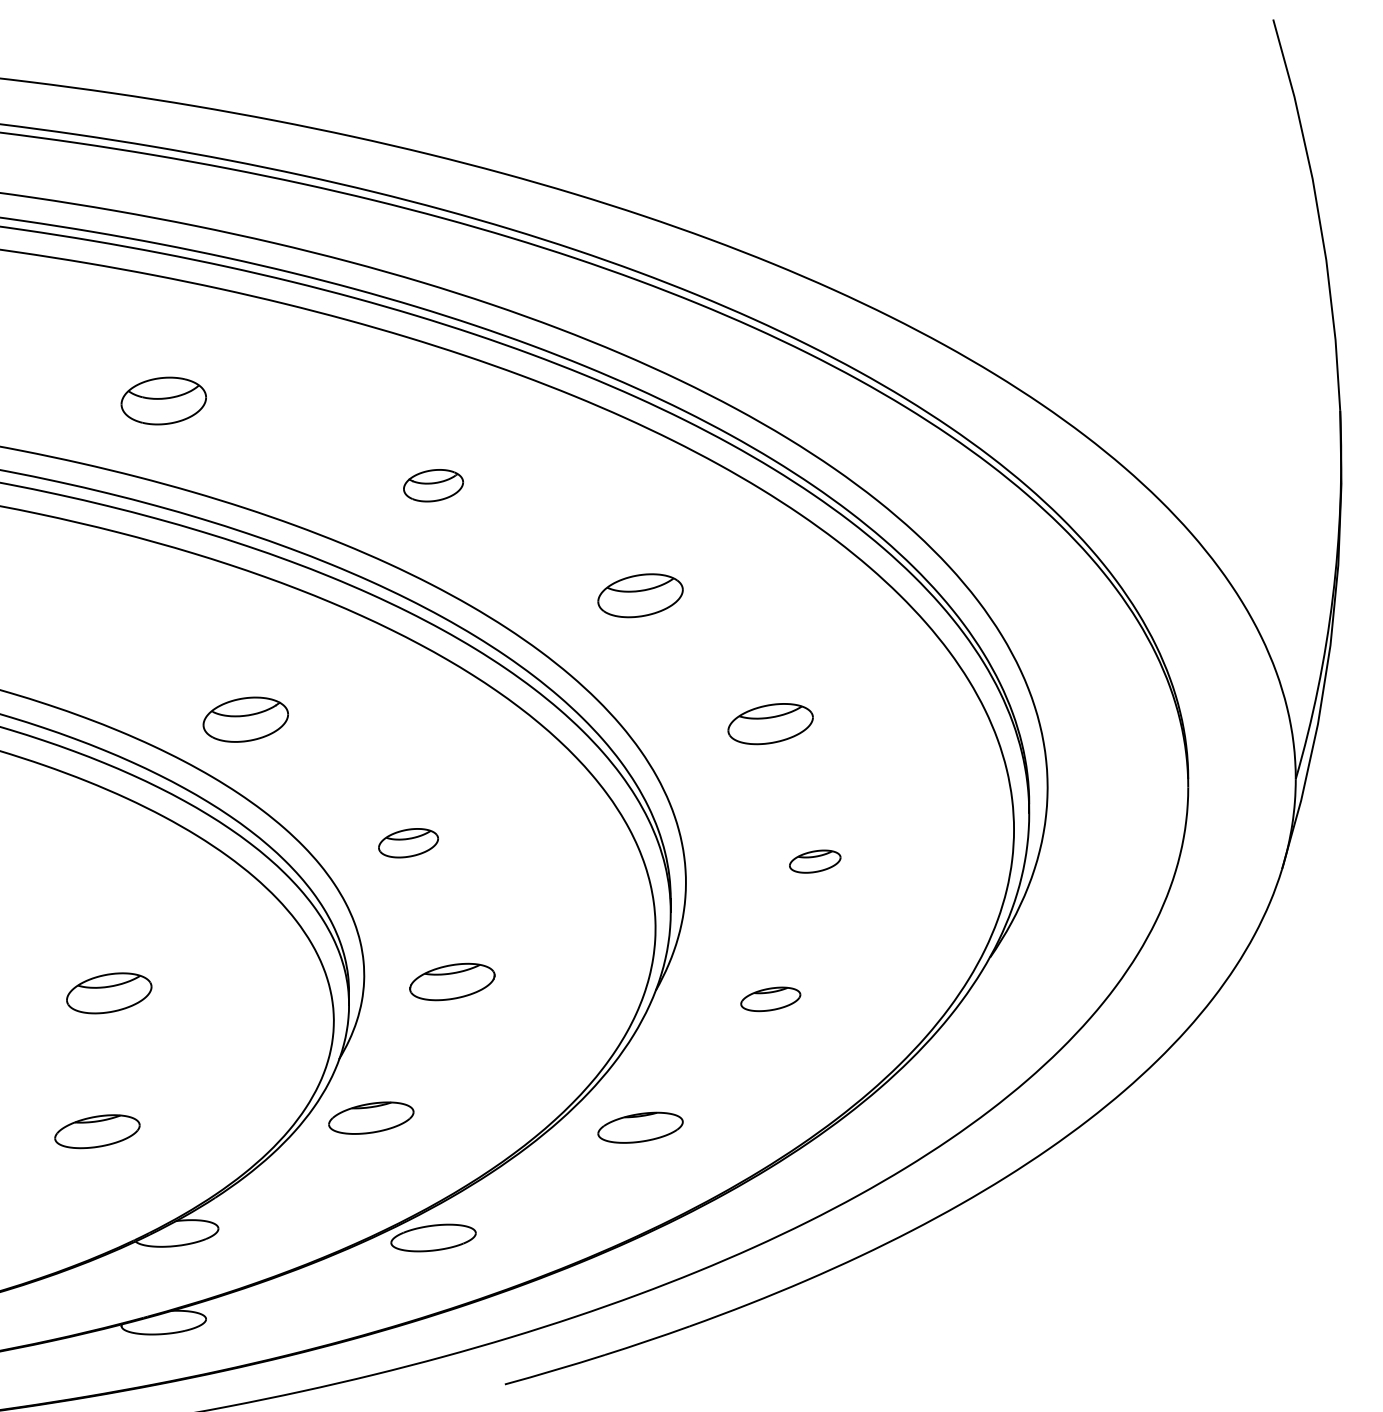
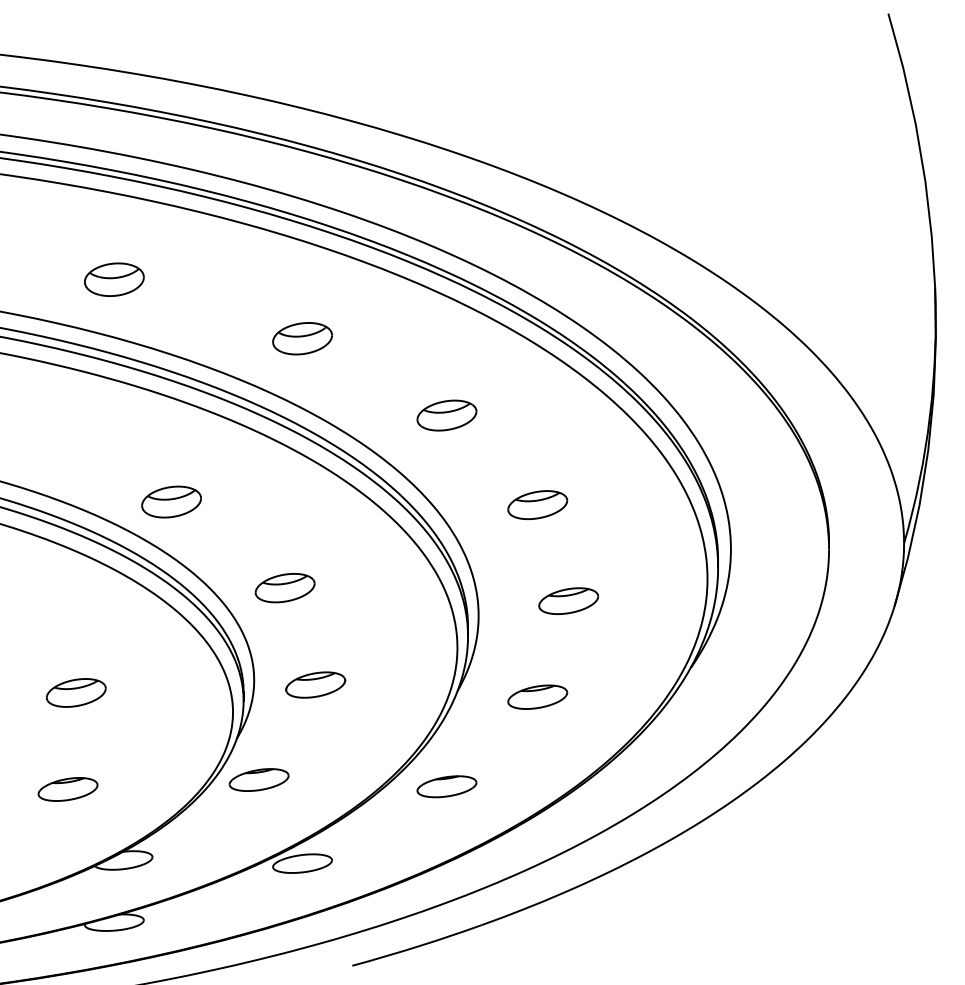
part: (433, 485) -> (302, 338), size x1.43
part: (407, 843) -> (284, 588), size x1.43
part: (814, 860) -> (568, 600), size x1.67
part: (770, 998) -> (537, 696), size x1.43

